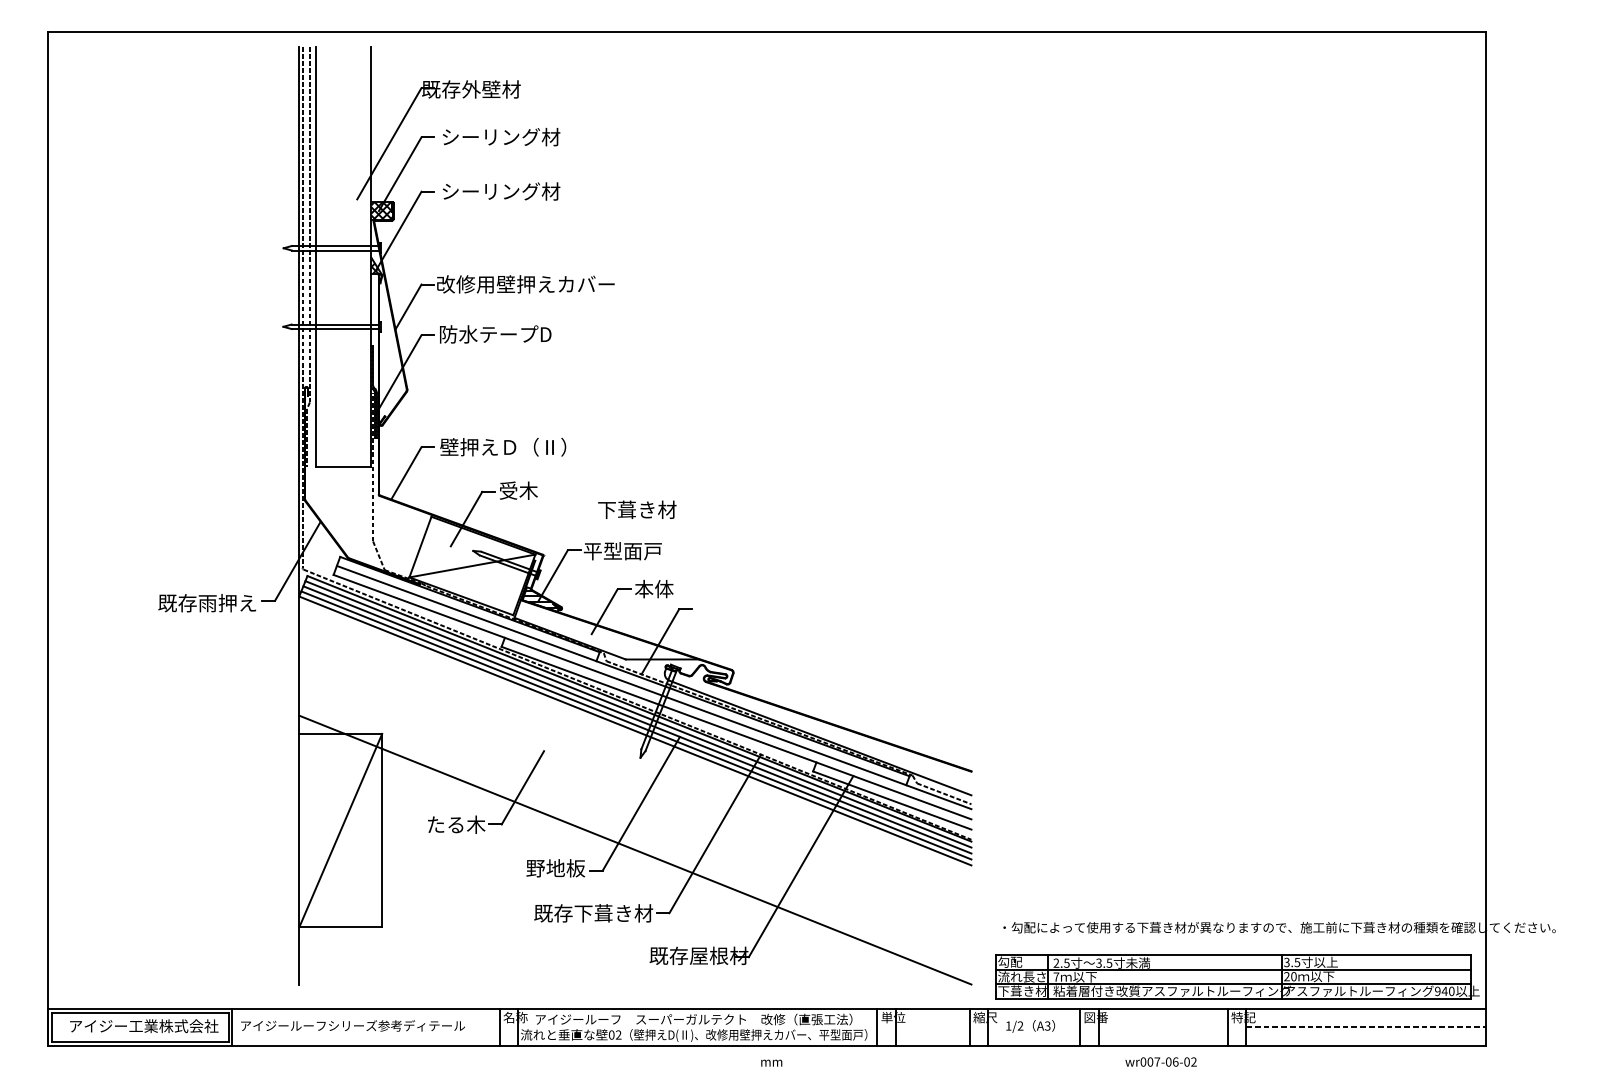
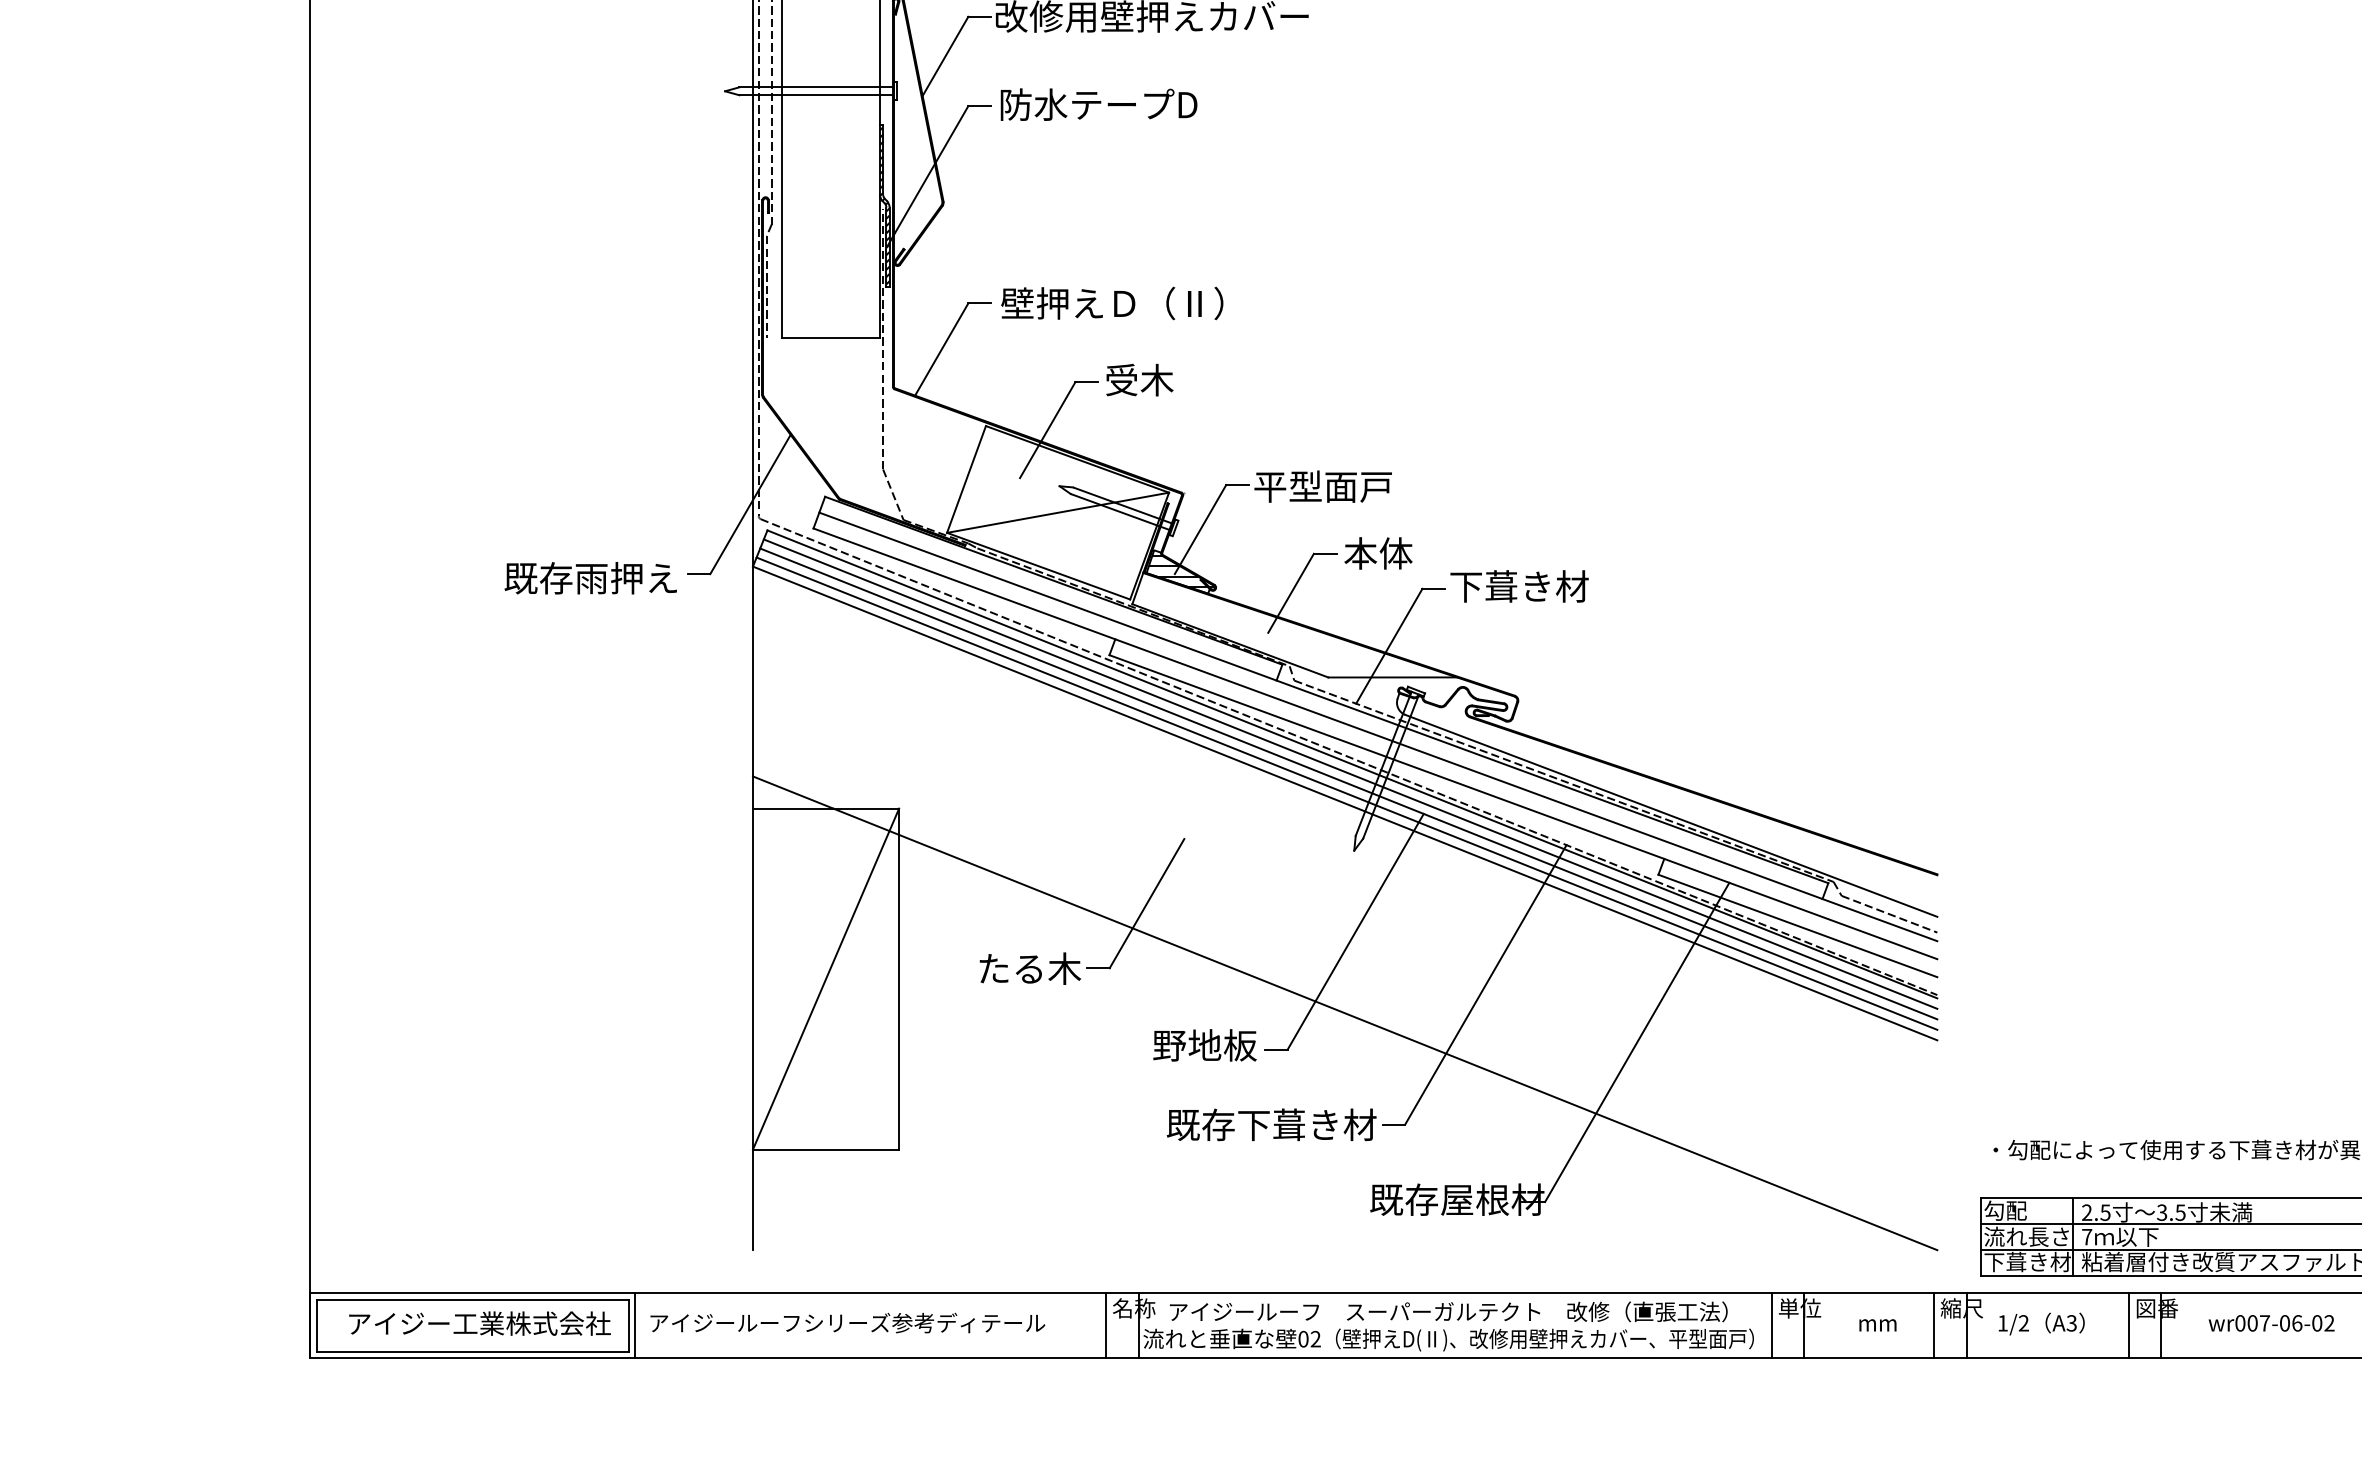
text: (637, 509) -> (1519, 585), moved
text: (1160, 1061) -> (2270, 1322), moved
text: (771, 1062) -> (1877, 1324), moved

